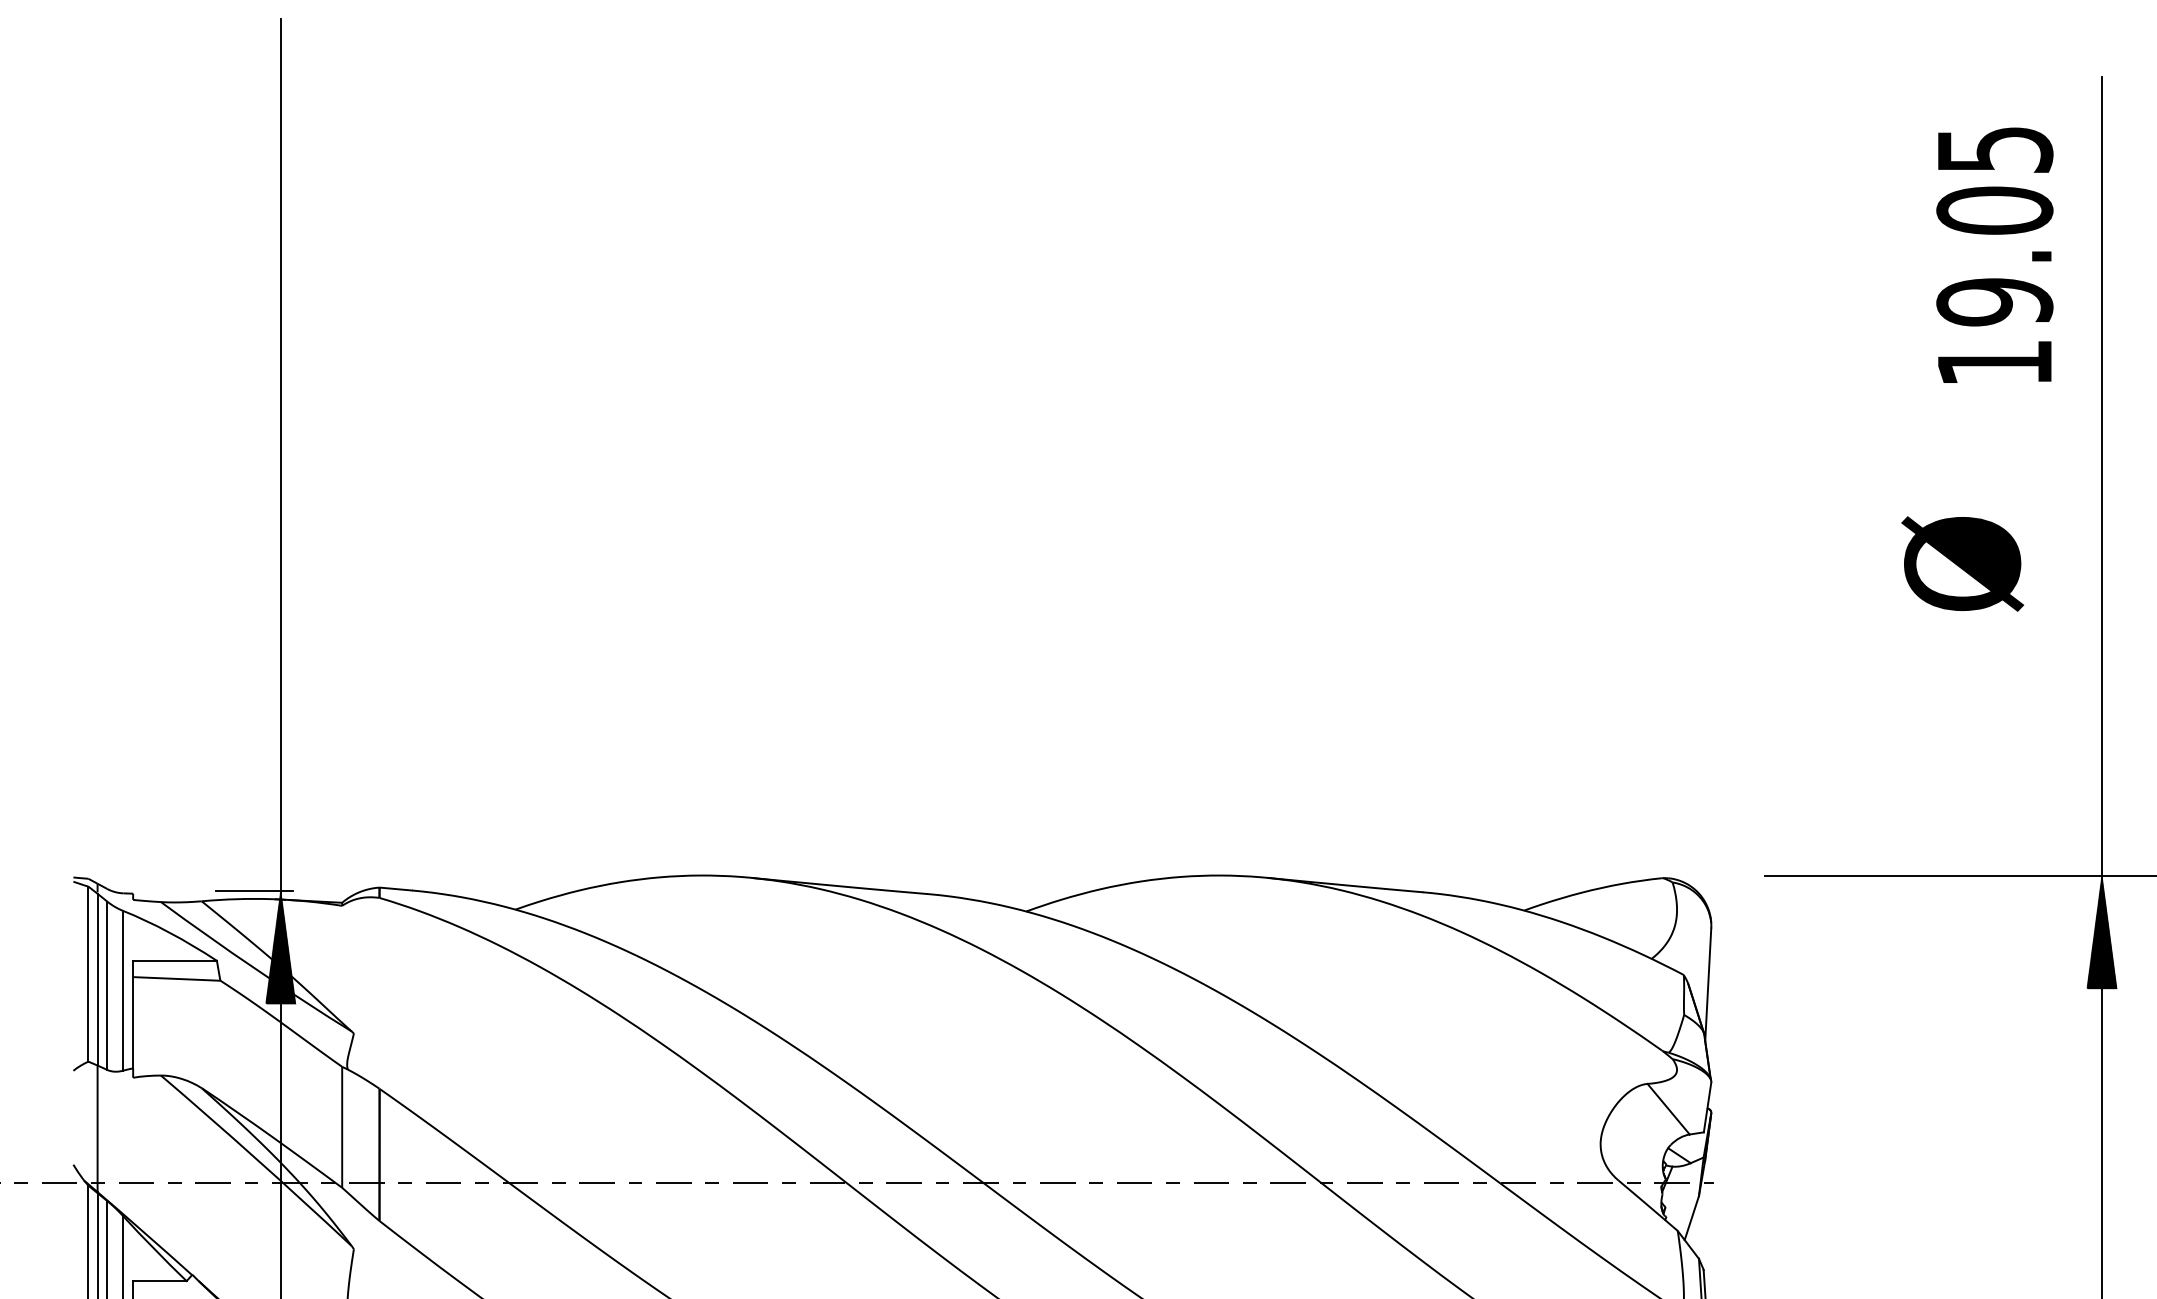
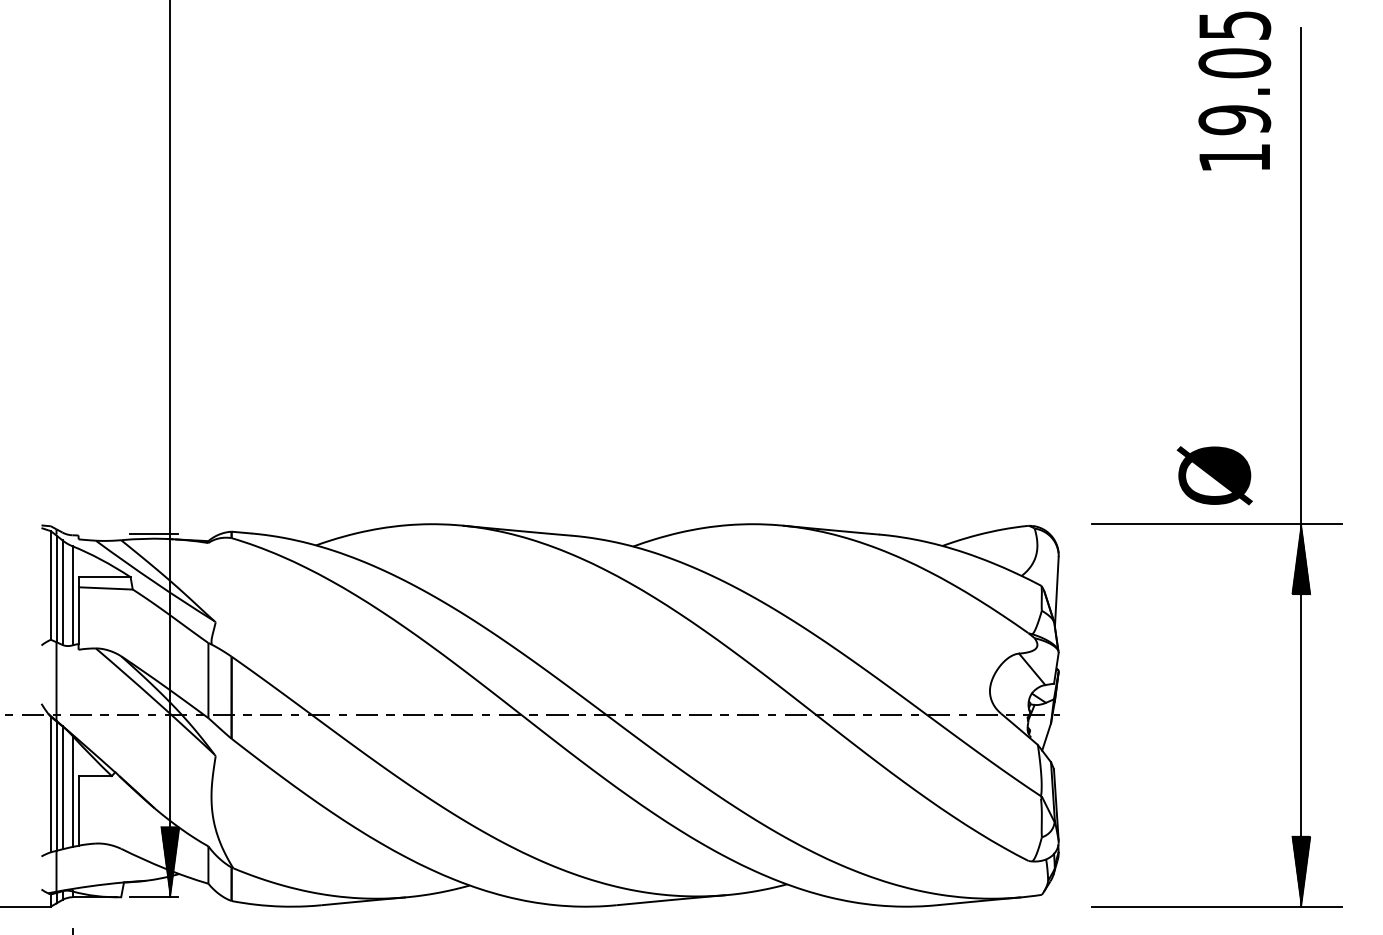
text: (1994, 254) -> (1234, 90), moved
text: (1962, 563) -> (1214, 475), moved
hatch: (281, 946) -> (170, 568), removed

